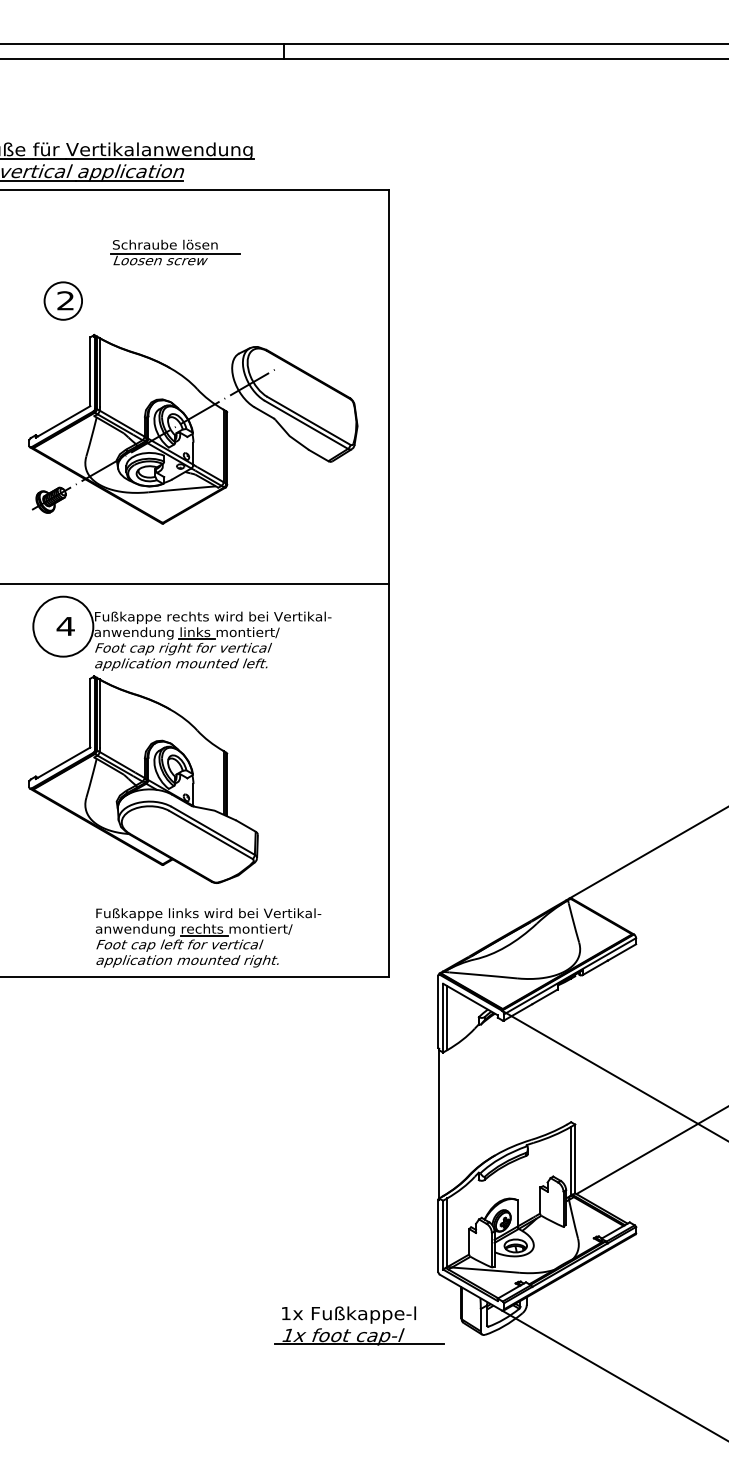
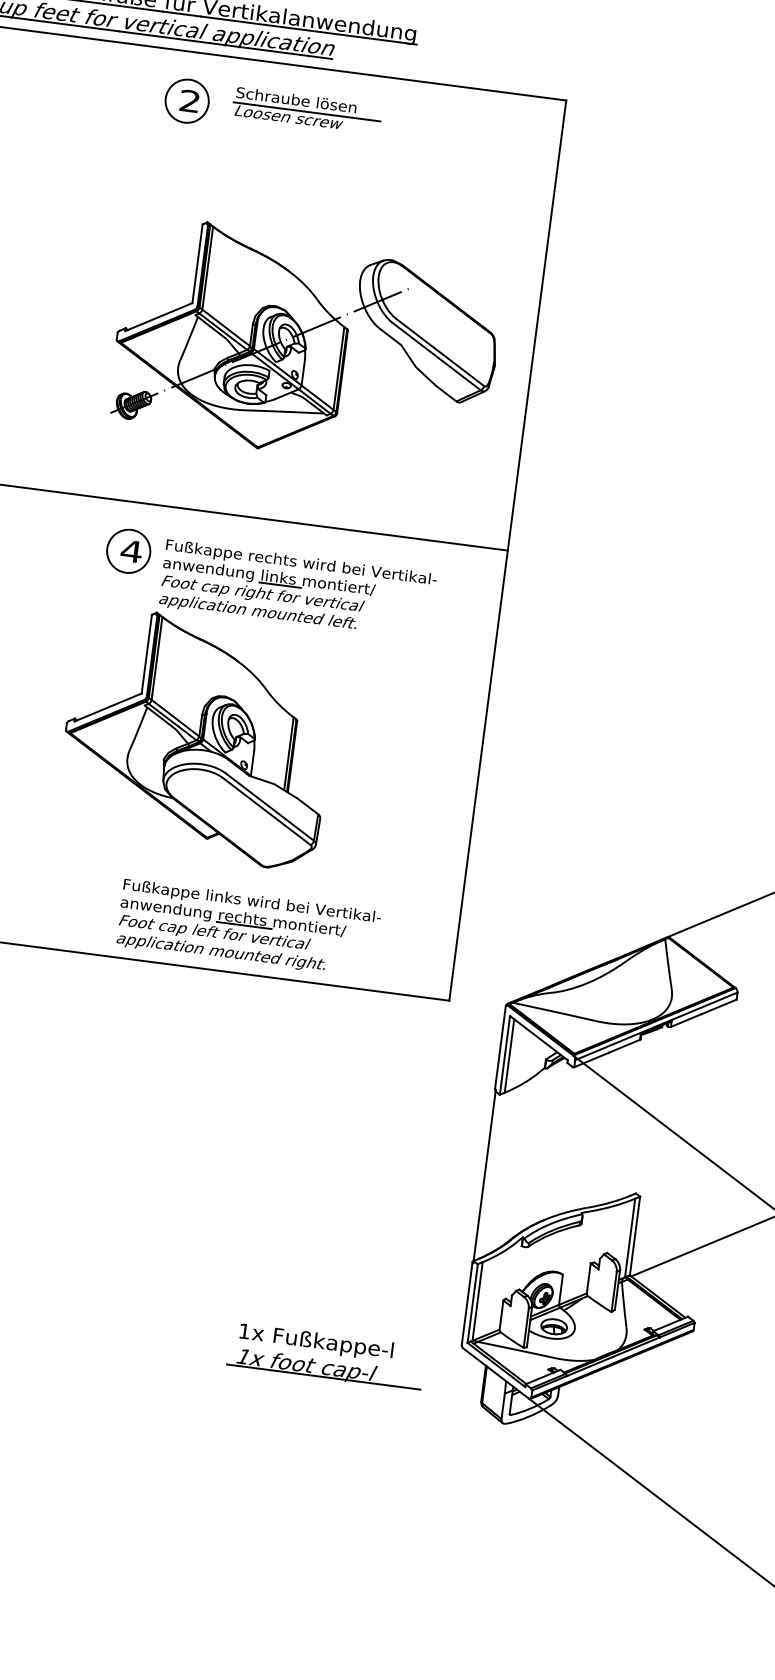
part: (175, 252) -> (307, 110), moved
part: (62, 300) -> (186, 100), moved
circle: (63, 626) -> (128, 551), size x0.62
part: (359, 1325) -> (326, 1355), moved

